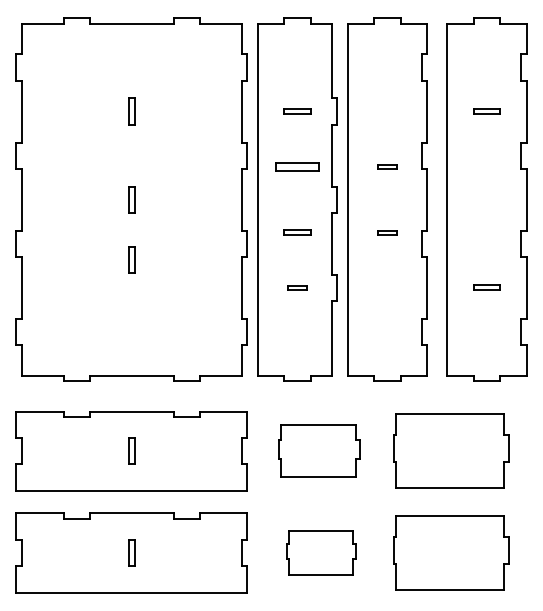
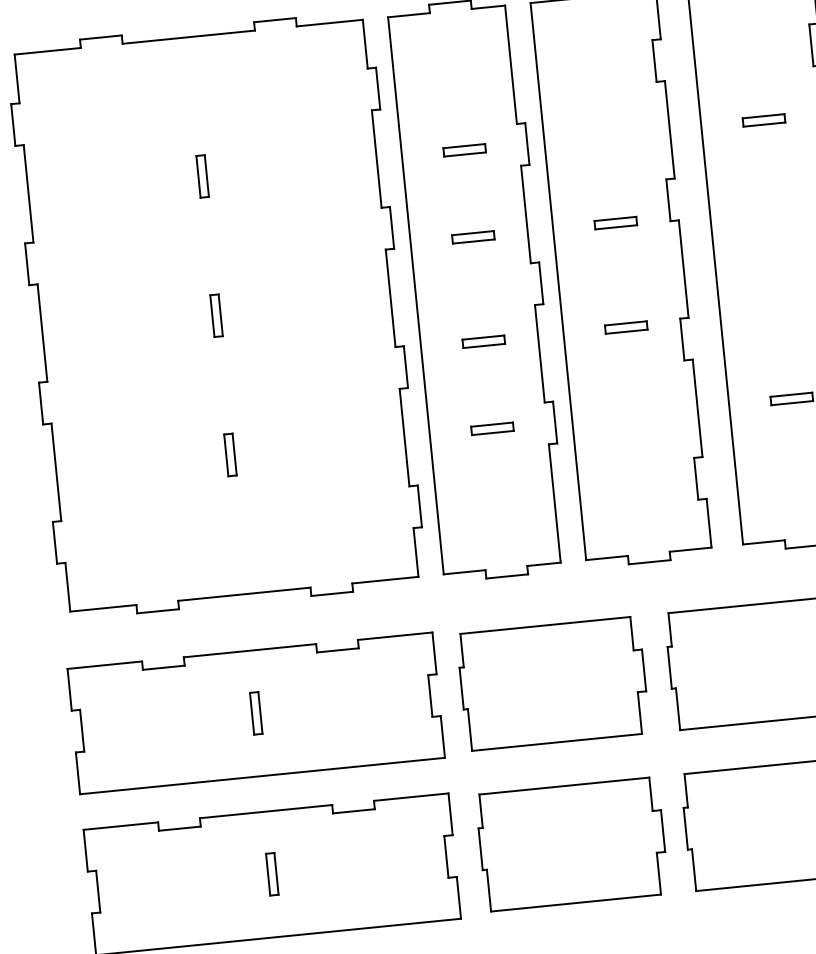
part: (297, 166) -> (473, 236), size x0.62
part: (387, 166) -> (615, 222), size x1.43
part: (387, 232) -> (625, 327), size x1.43
part: (131, 259) -> (229, 454), moved
part: (297, 287) -> (492, 428), size x1.43
part: (319, 450) -> (552, 682), size x1.43
part: (321, 552) -> (572, 843), size x1.67

